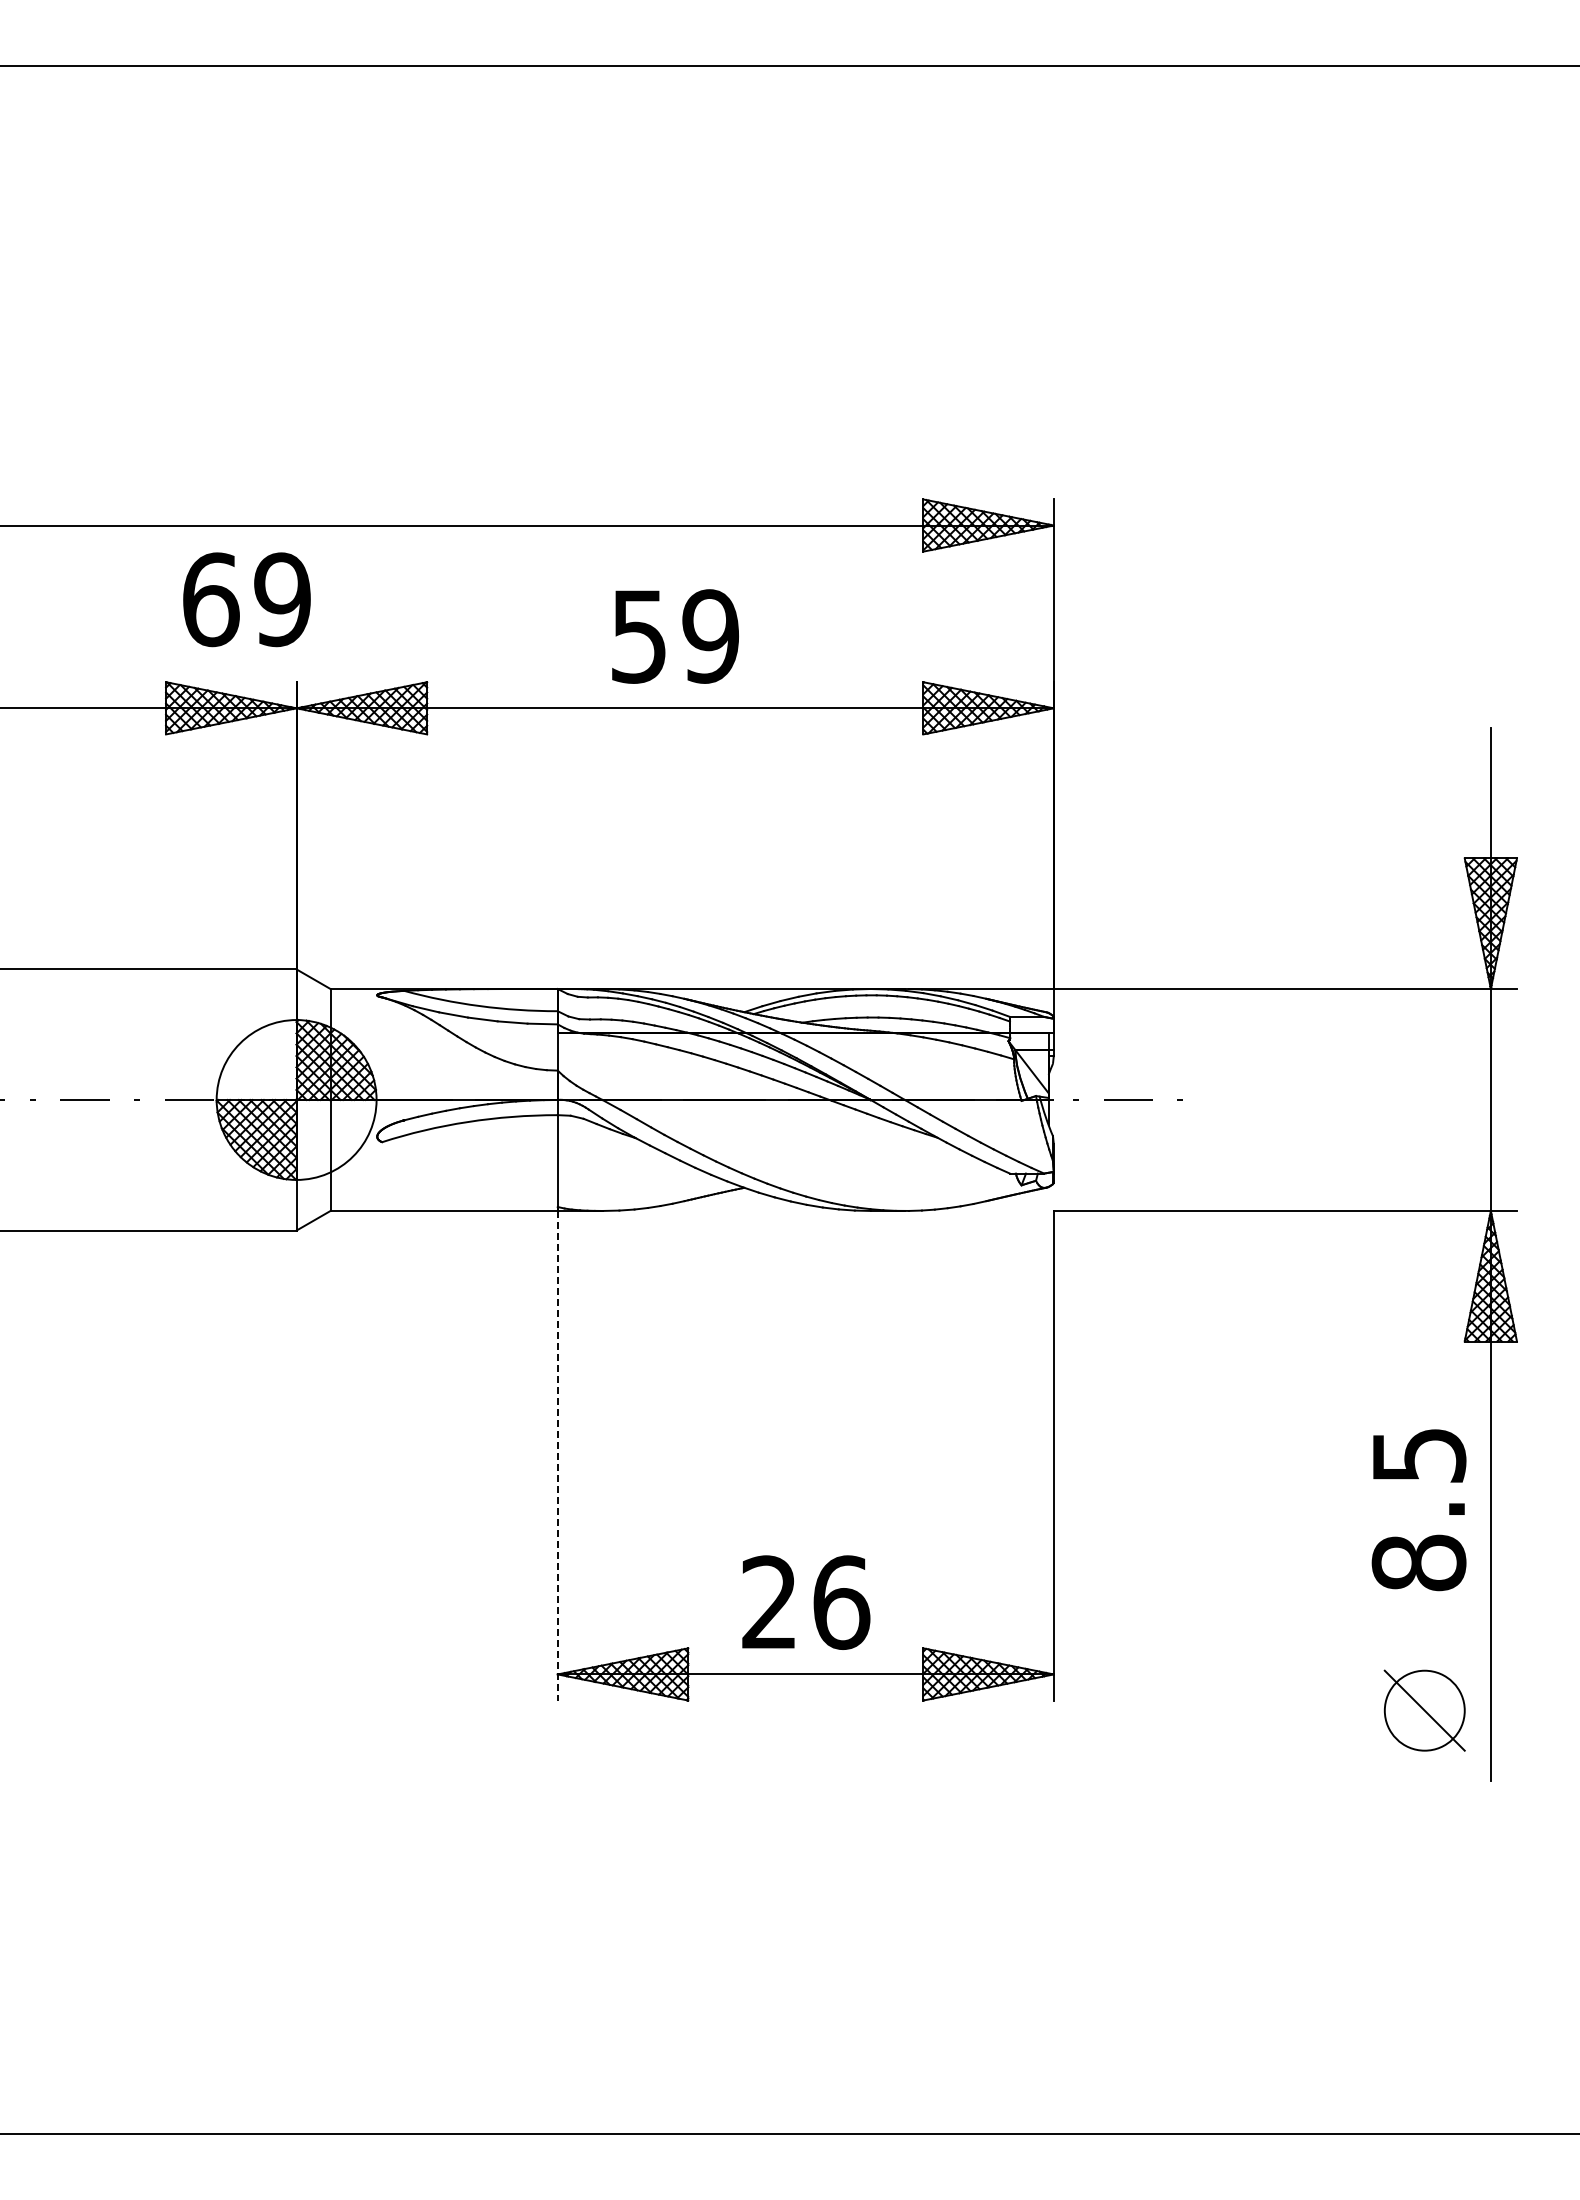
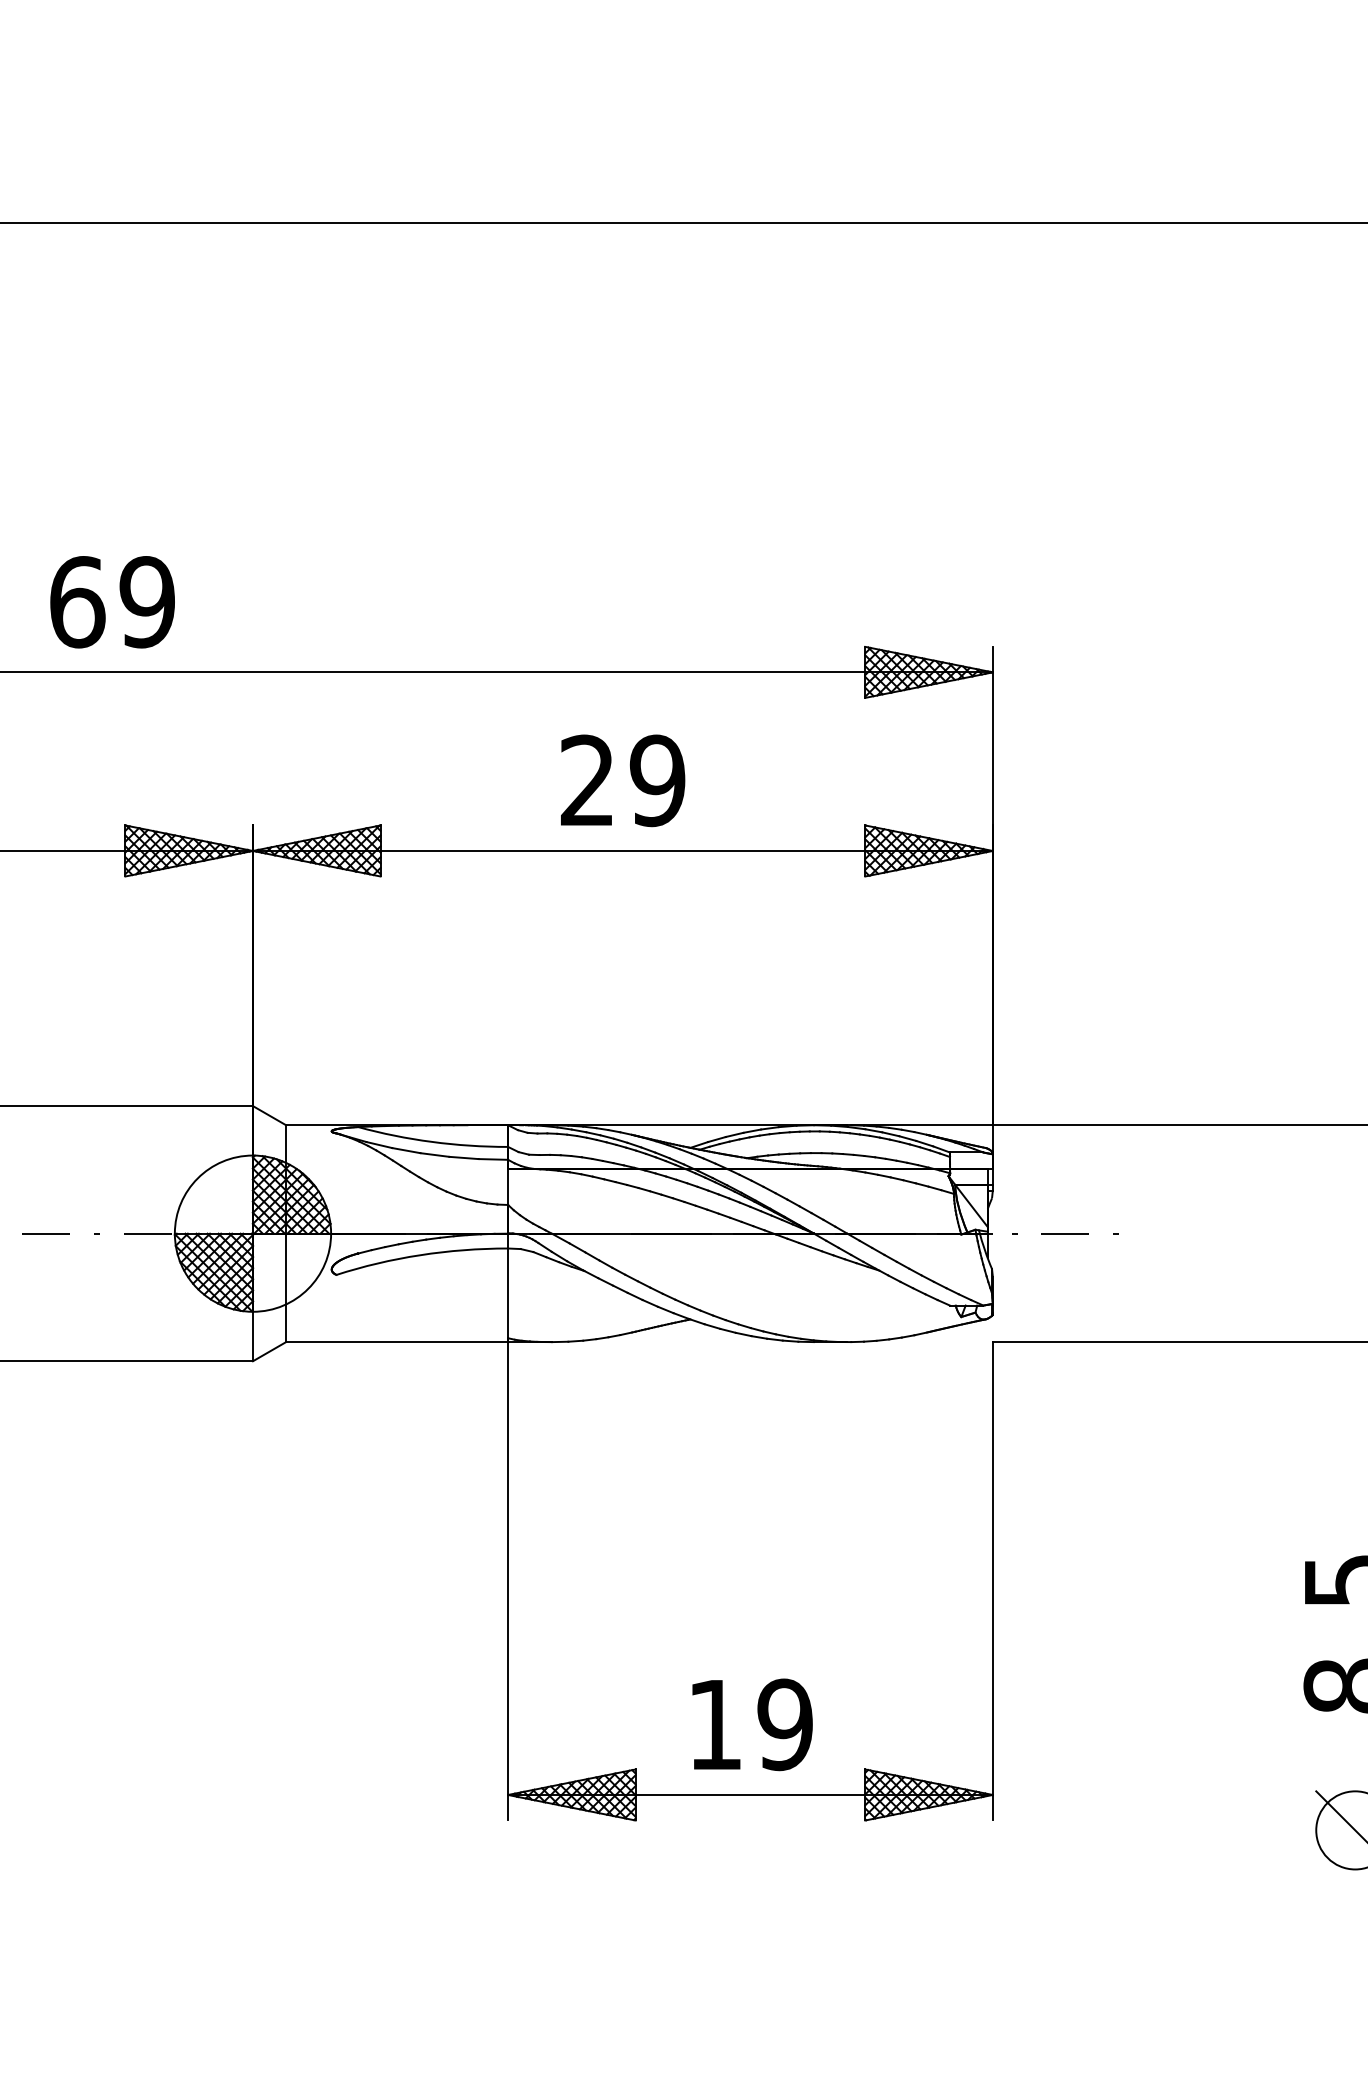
text: (246, 599) -> (112, 601), moved
text: (638, 636) -> (587, 780), 59 -> 29
line: (557, 1455) -> (507, 1581), dashed -> solid
text: (806, 1602) -> (751, 1724), 26 -> 19

